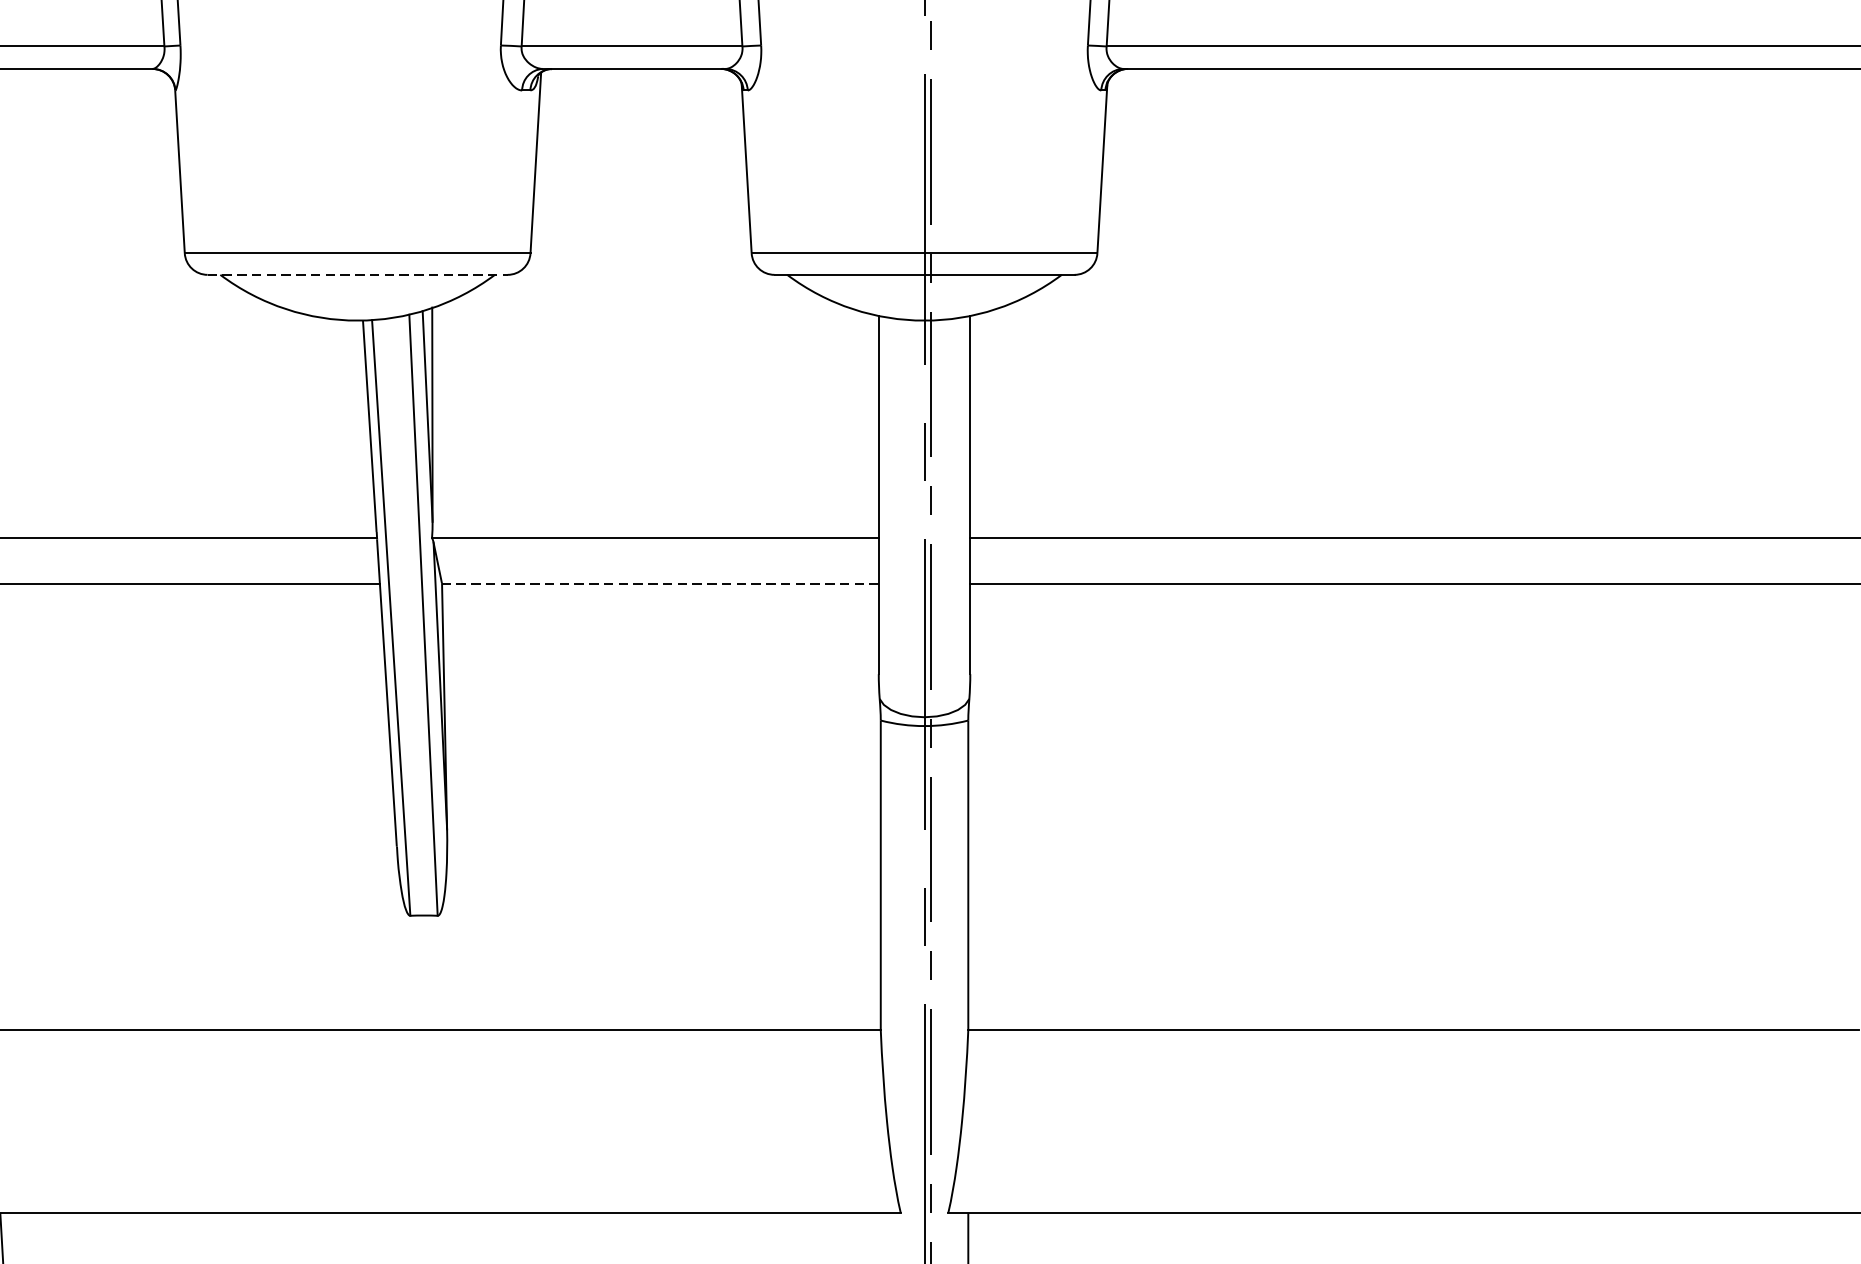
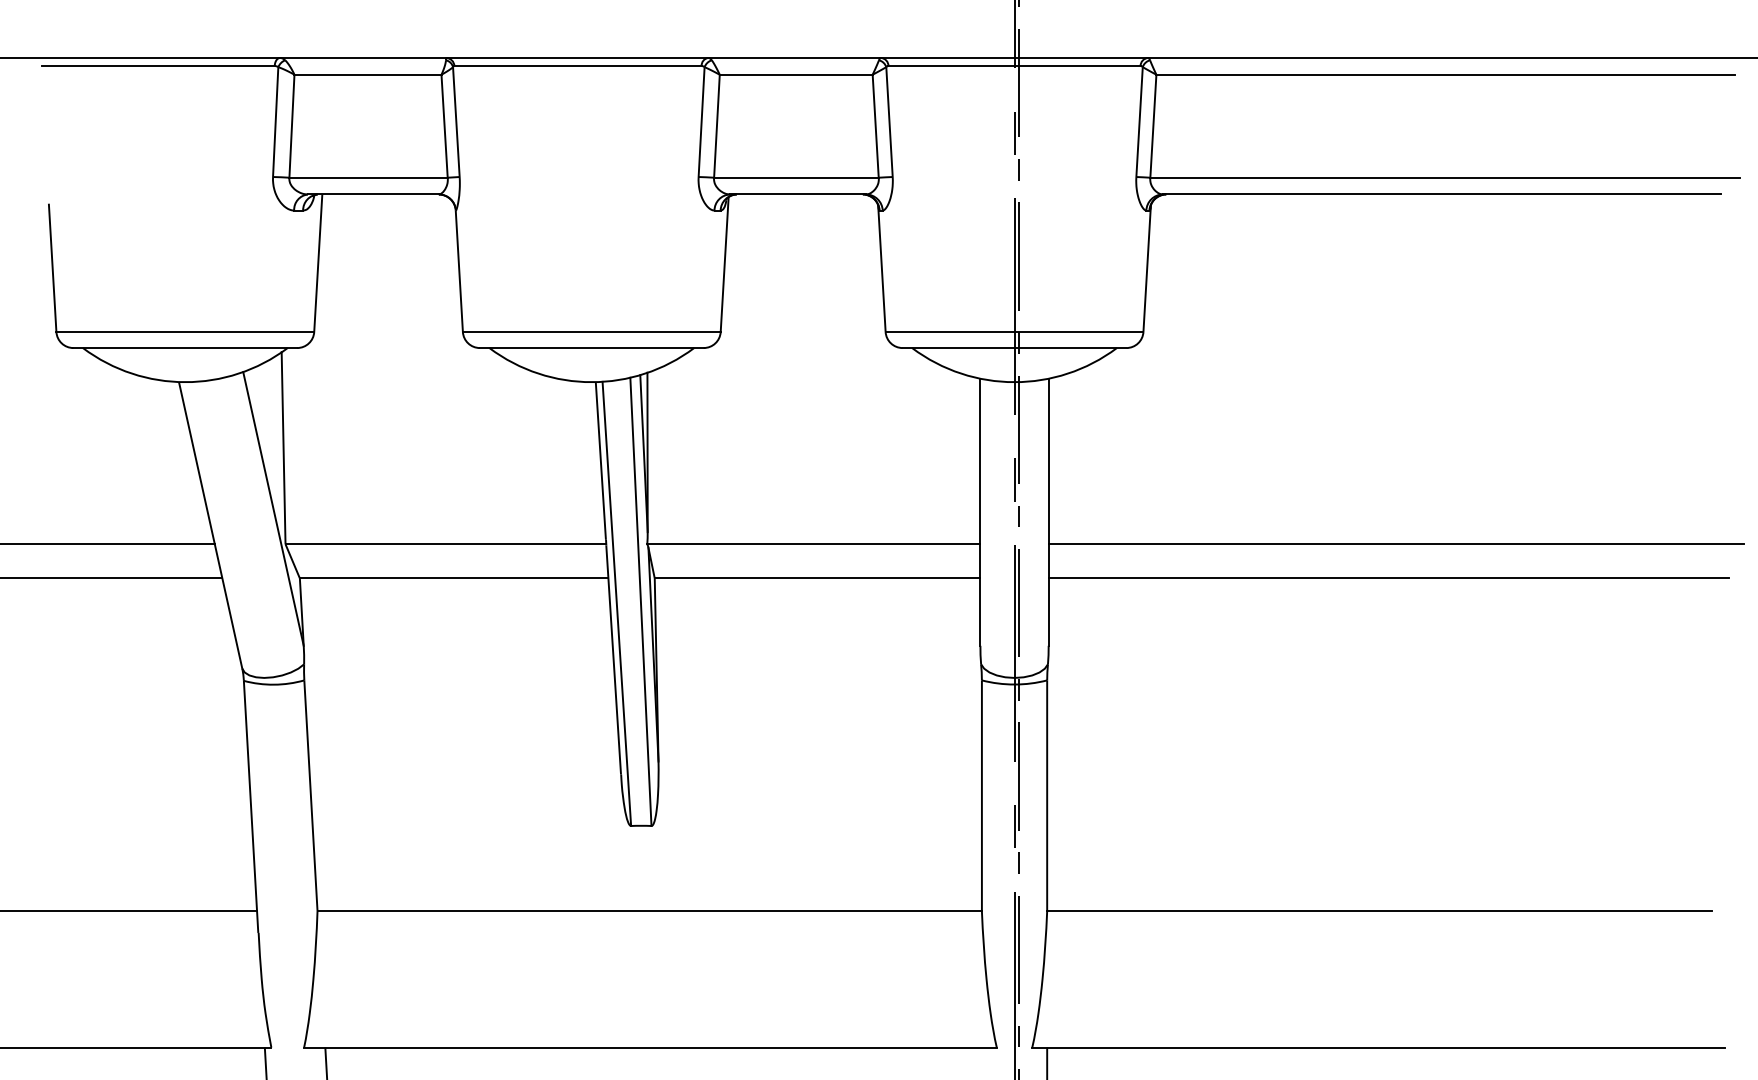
line: (357, 275) -> (591, 348), dashed -> solid
line: (660, 583) -> (817, 578), dashed -> solid

